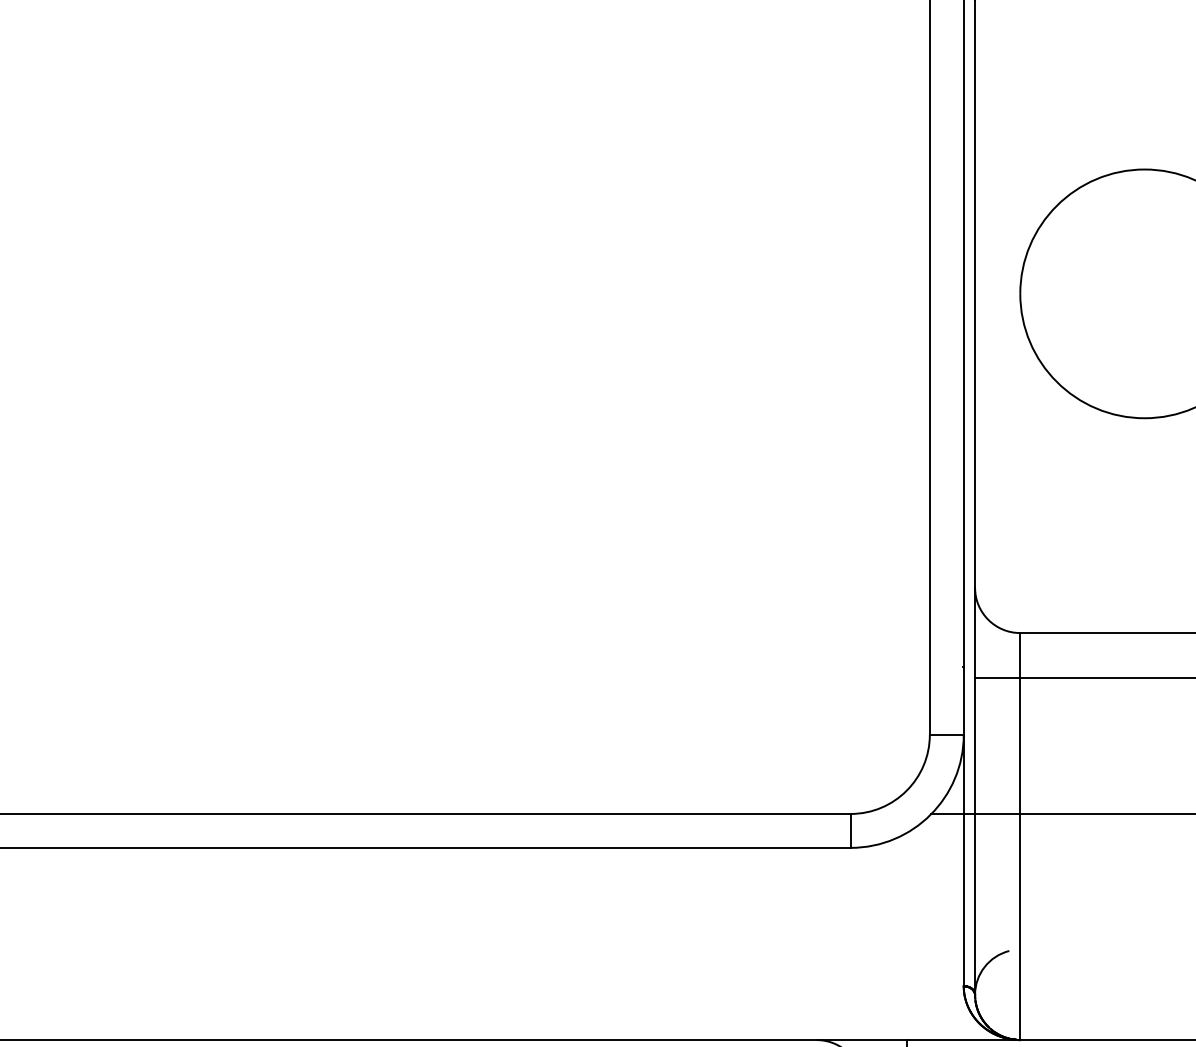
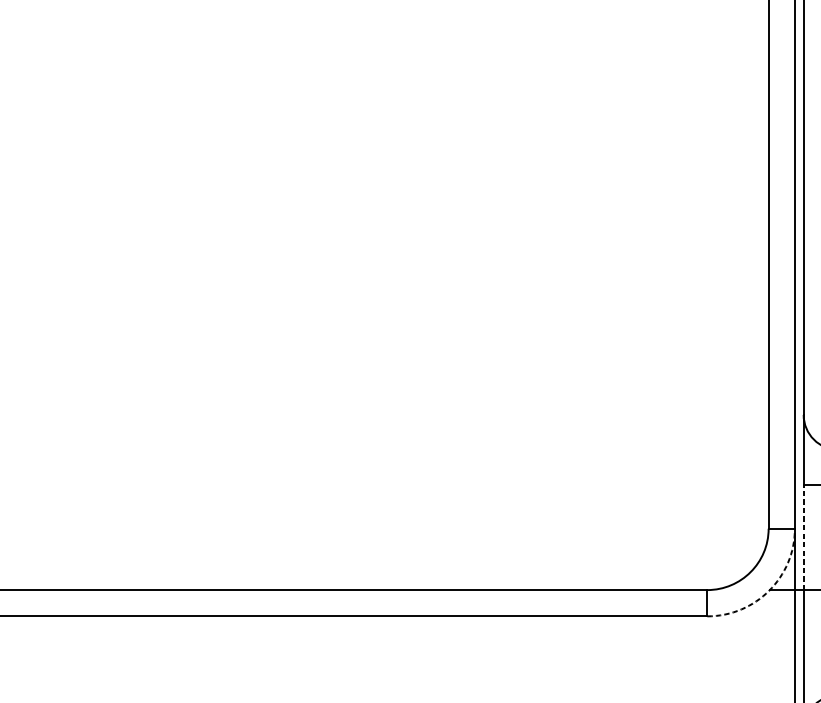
line: (975, 746) -> (804, 537), solid -> dashed
arc: (930, 814) -> (769, 590), solid -> dashed

